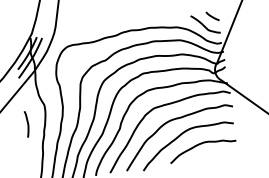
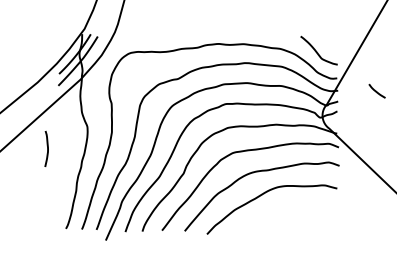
line: (212, 15) -> (376, 90), moved
curve: (27, 123) -> (47, 148), moved
curve: (201, 144) -> (289, 210), removed

